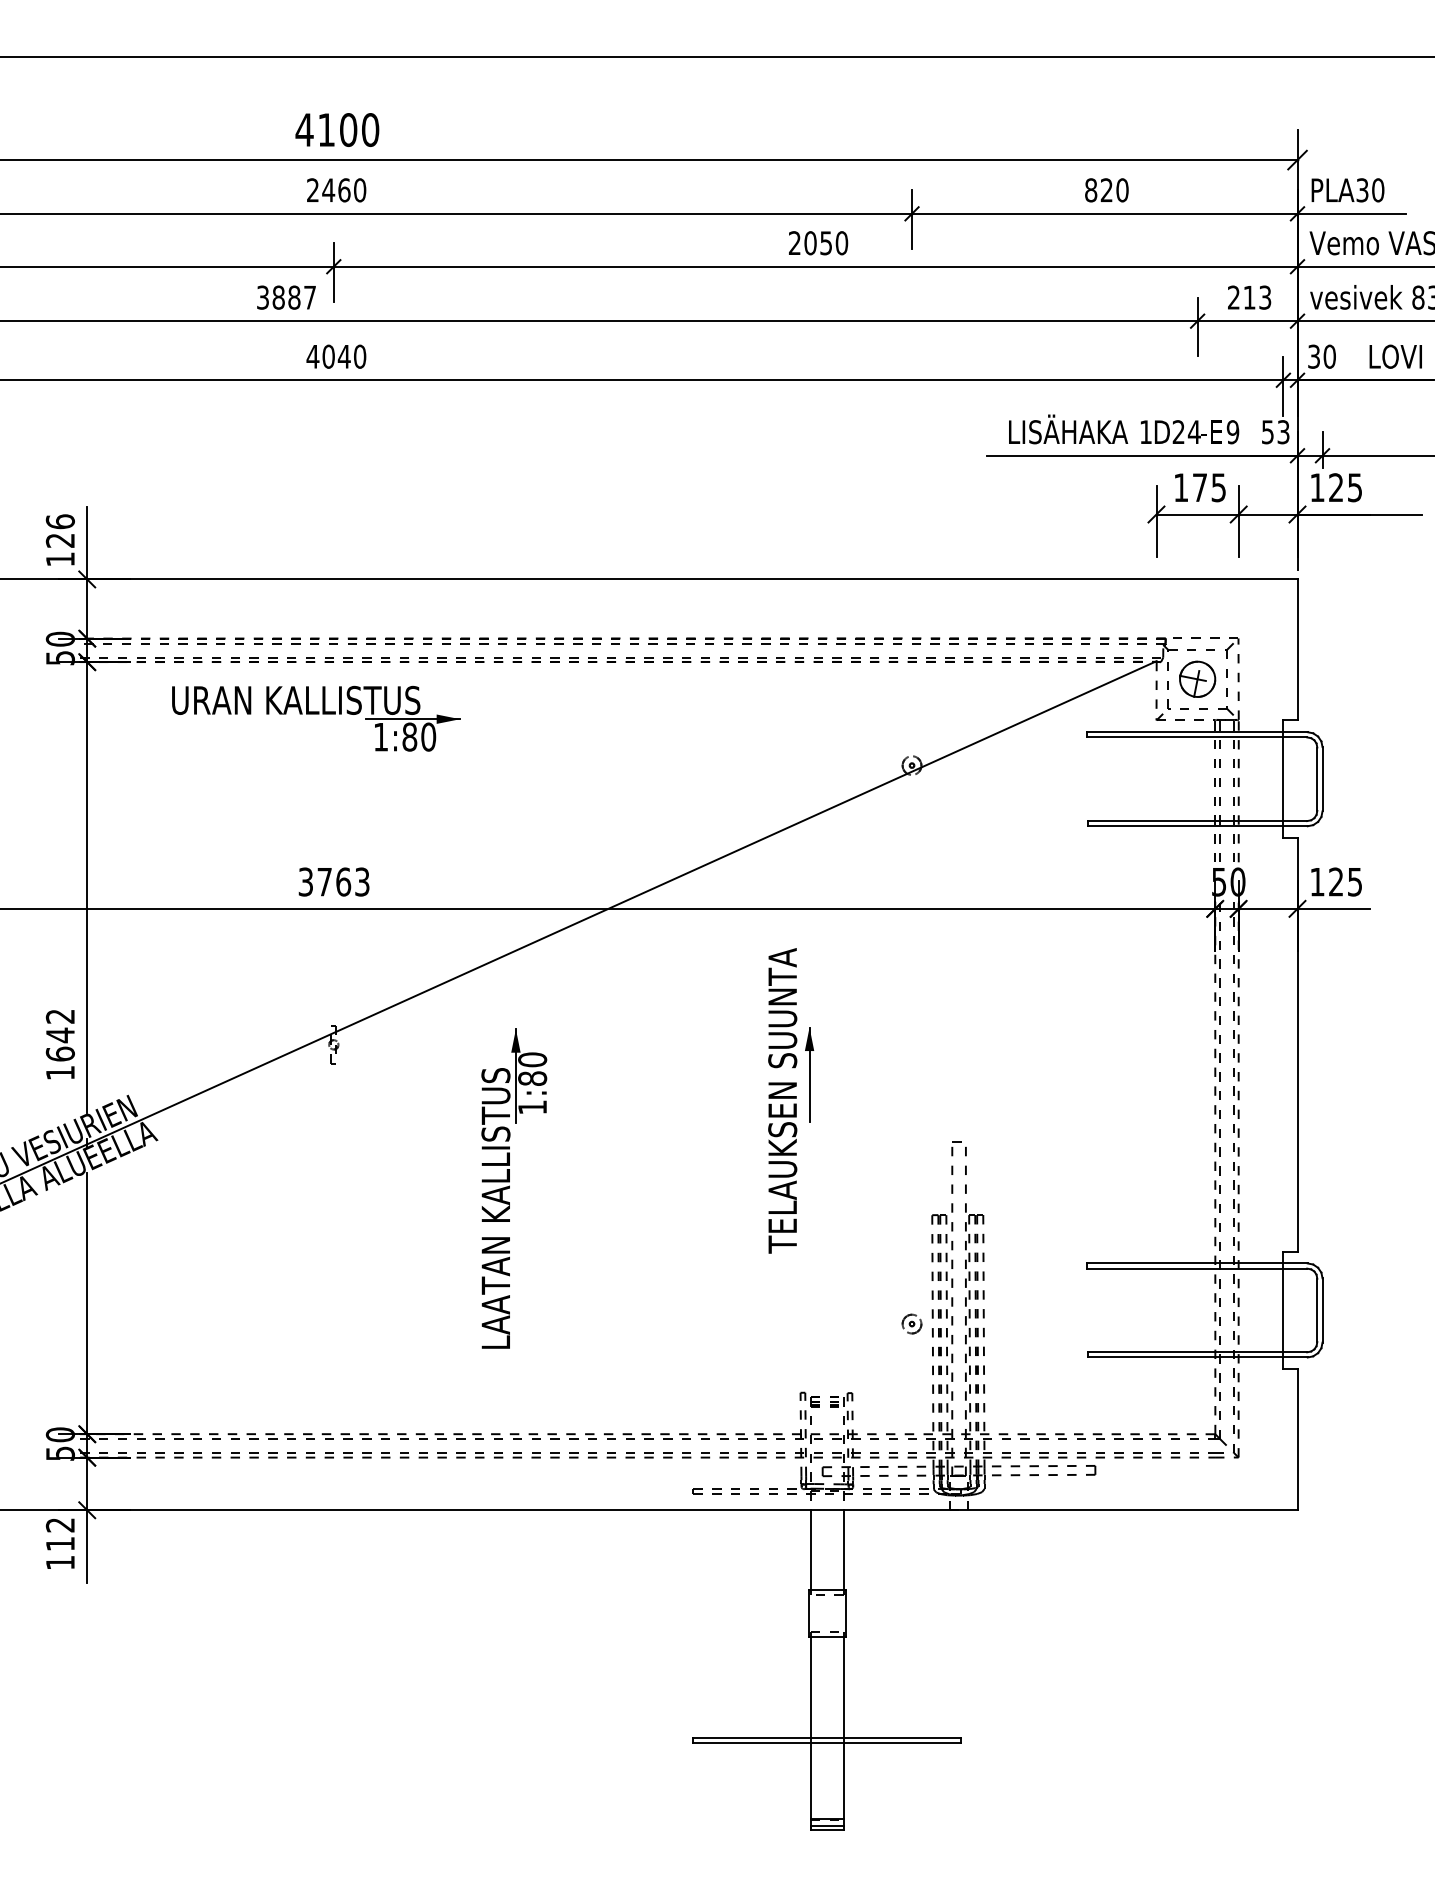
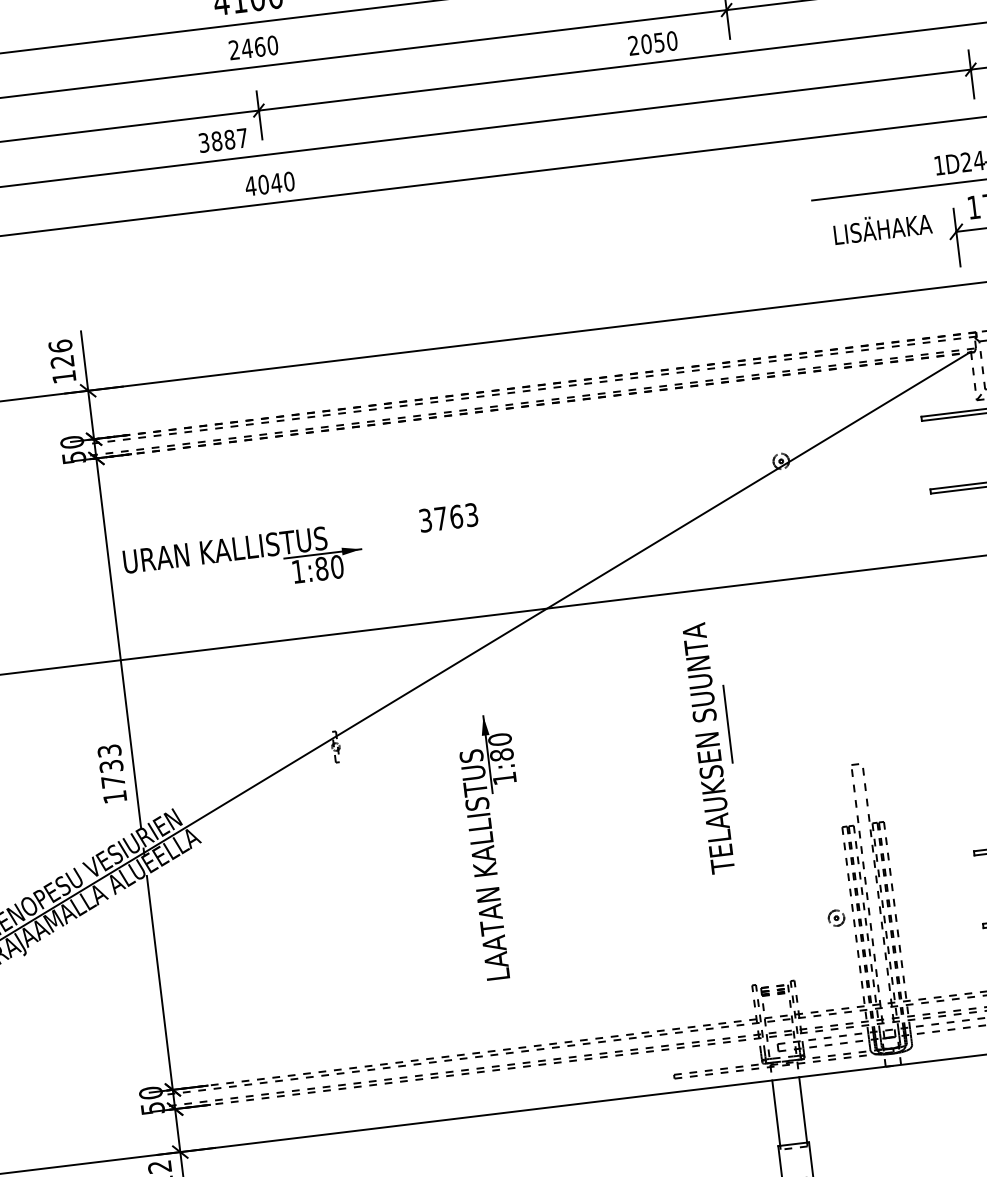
text: (1068, 429) -> (882, 227), moved
part: (316, 718) -> (243, 562), moved
text: (333, 881) -> (448, 517), moved
text: (59, 1035) -> (110, 766), 1642 -> 1733
fill: (809, 1039) -> (724, 695), removed

